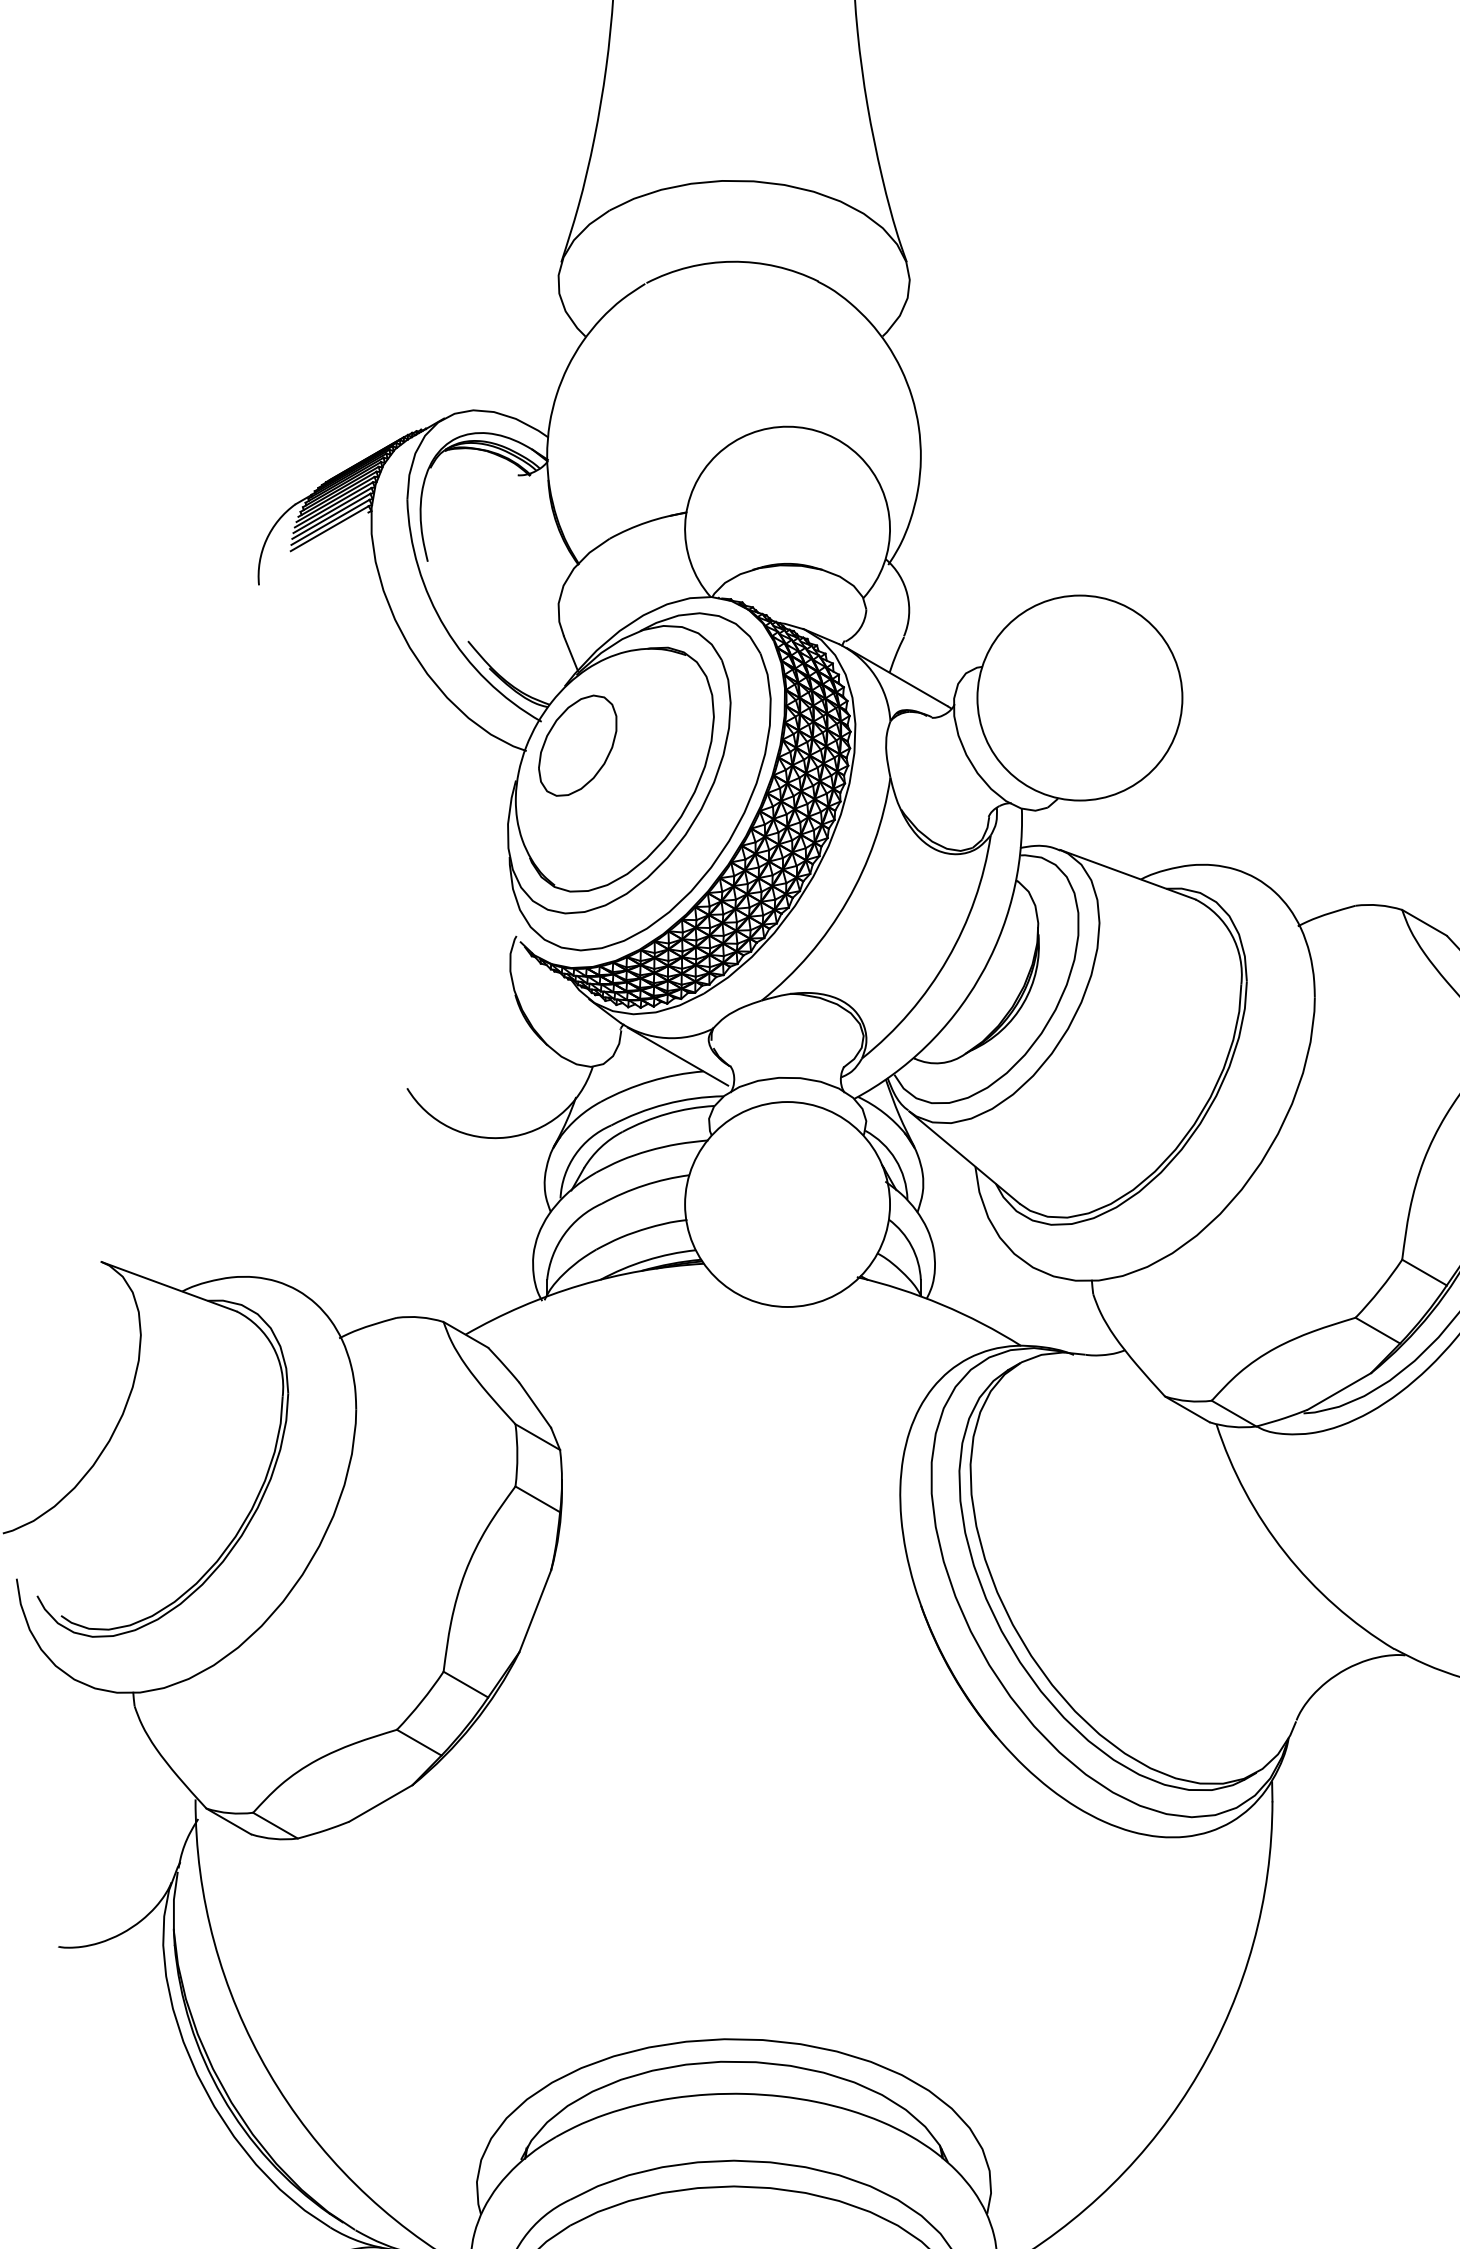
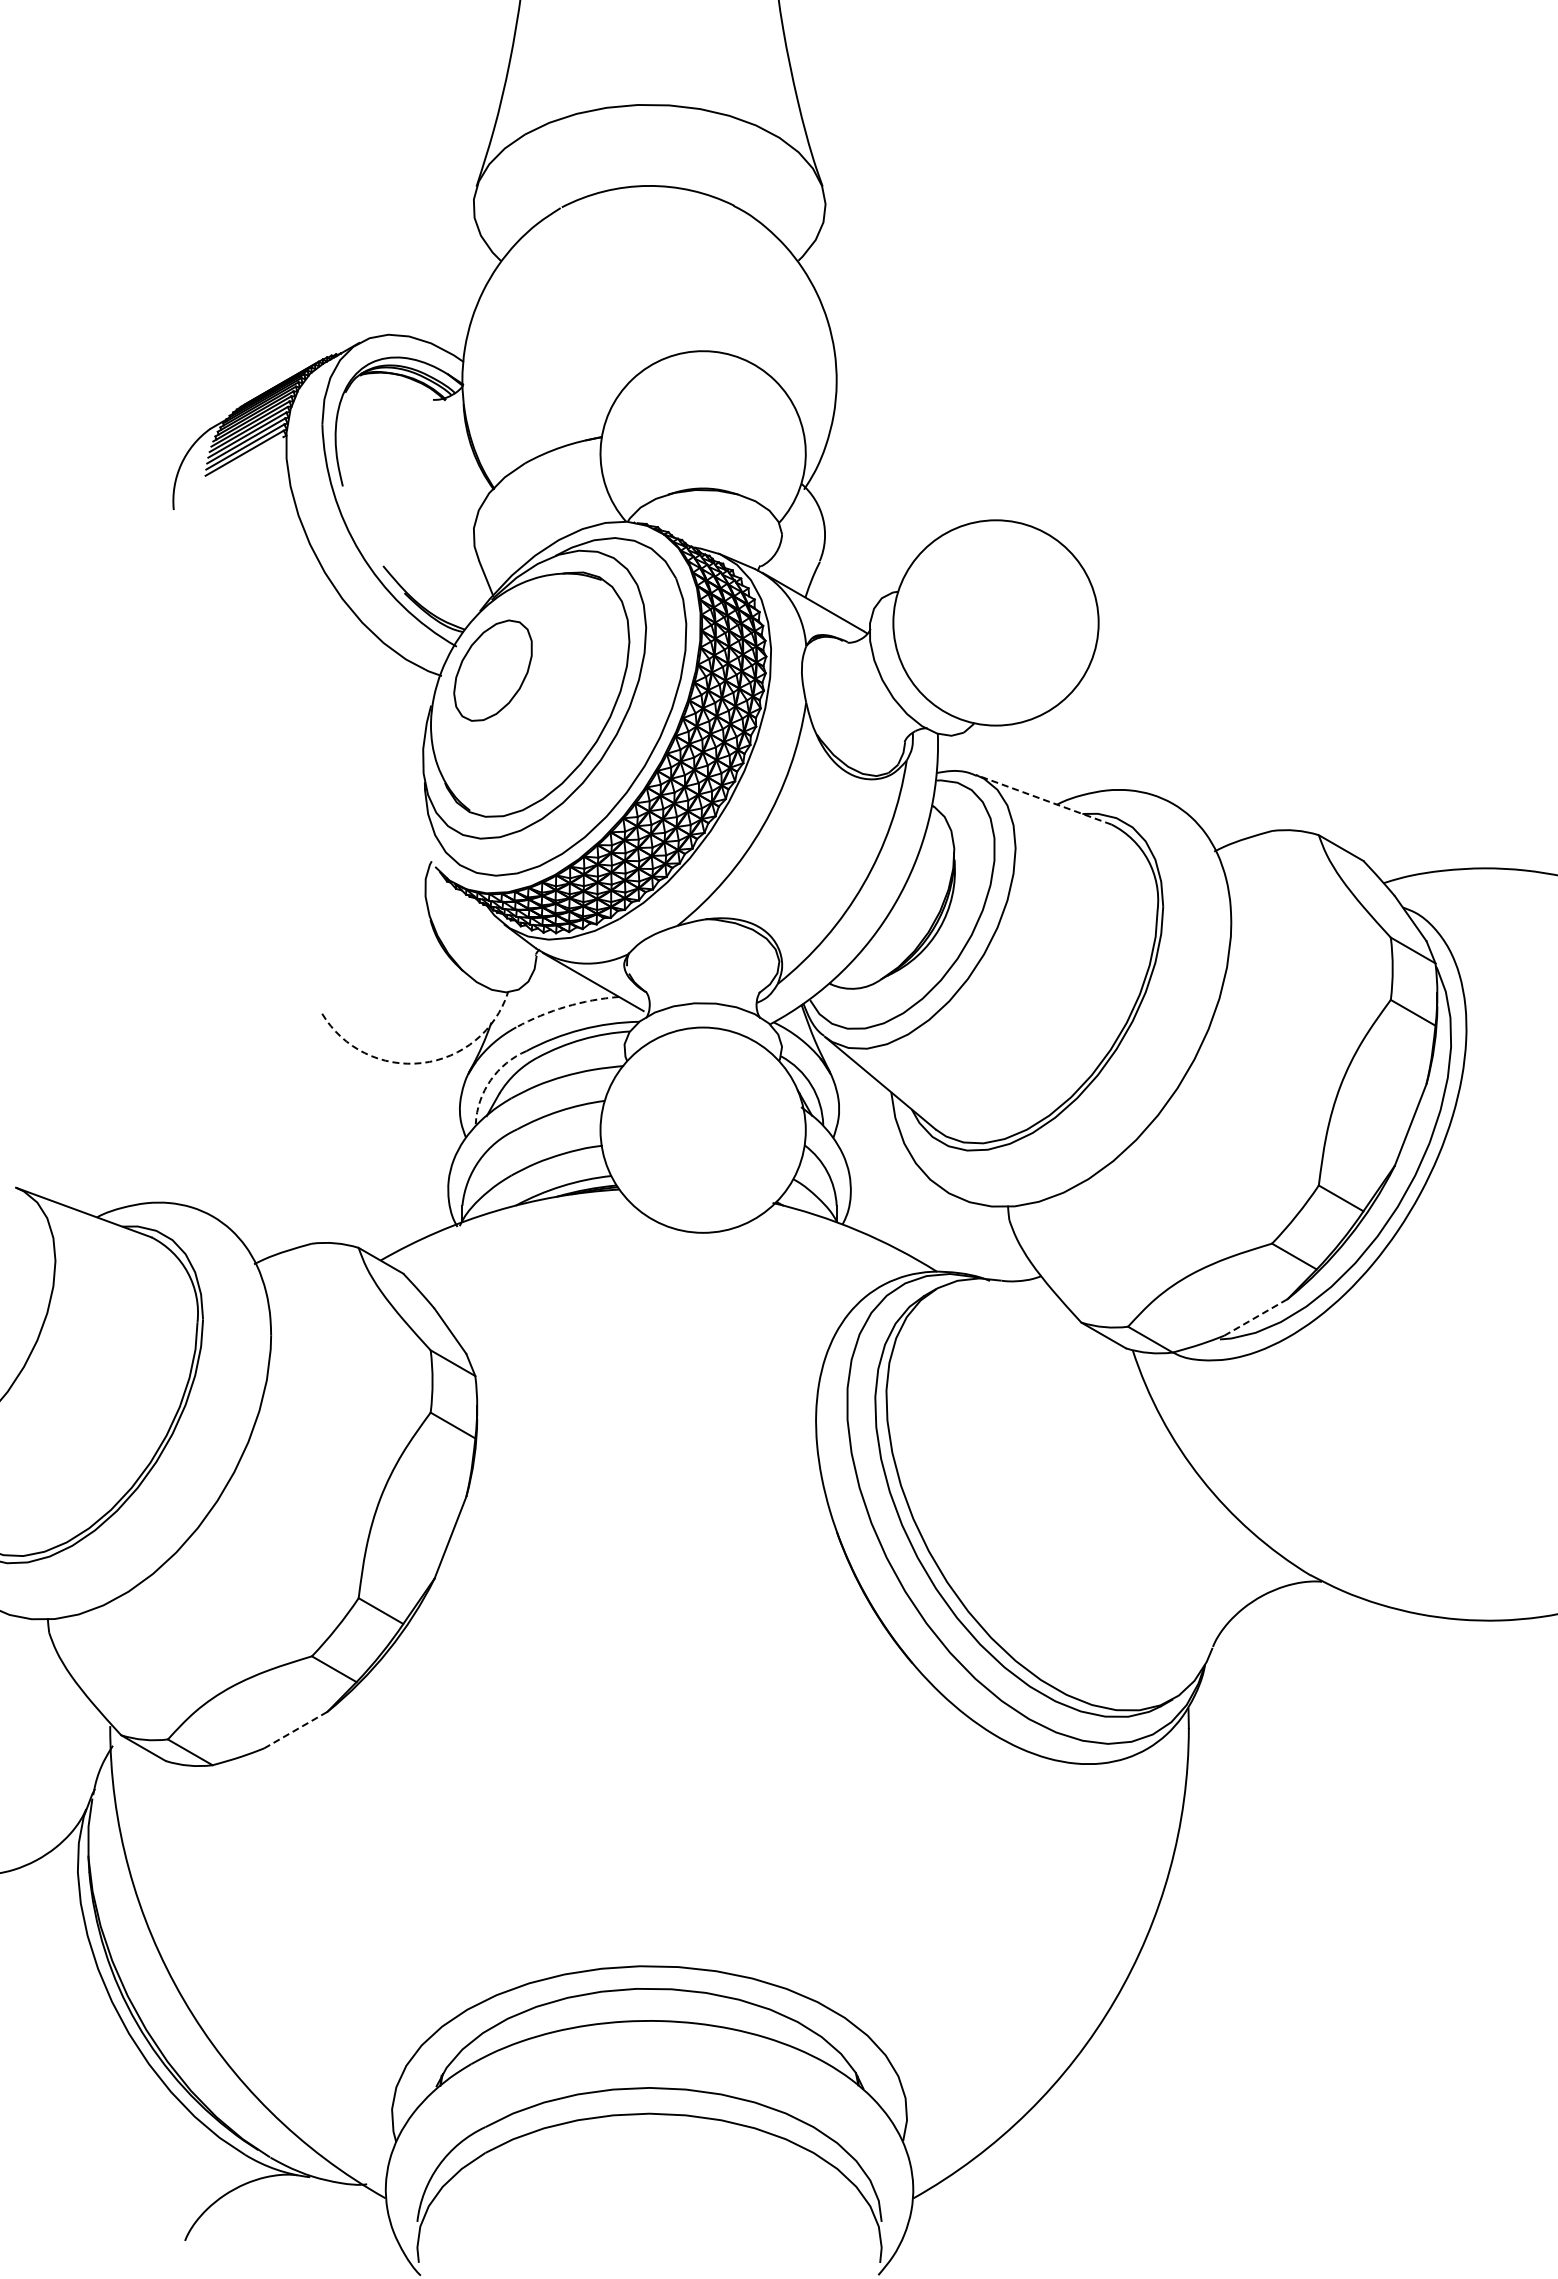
line: (1127, 874) -> (1043, 799), solid -> dashed
arc: (651, 1080) -> (566, 1006), solid -> dashed
arc: (507, 1137) -> (422, 1063), solid -> dashed
arc: (575, 1154) -> (490, 1080), solid -> dashed
line: (1339, 1391) -> (1255, 1317), solid -> dashed
line: (380, 1803) -> (295, 1730), solid -> dashed

